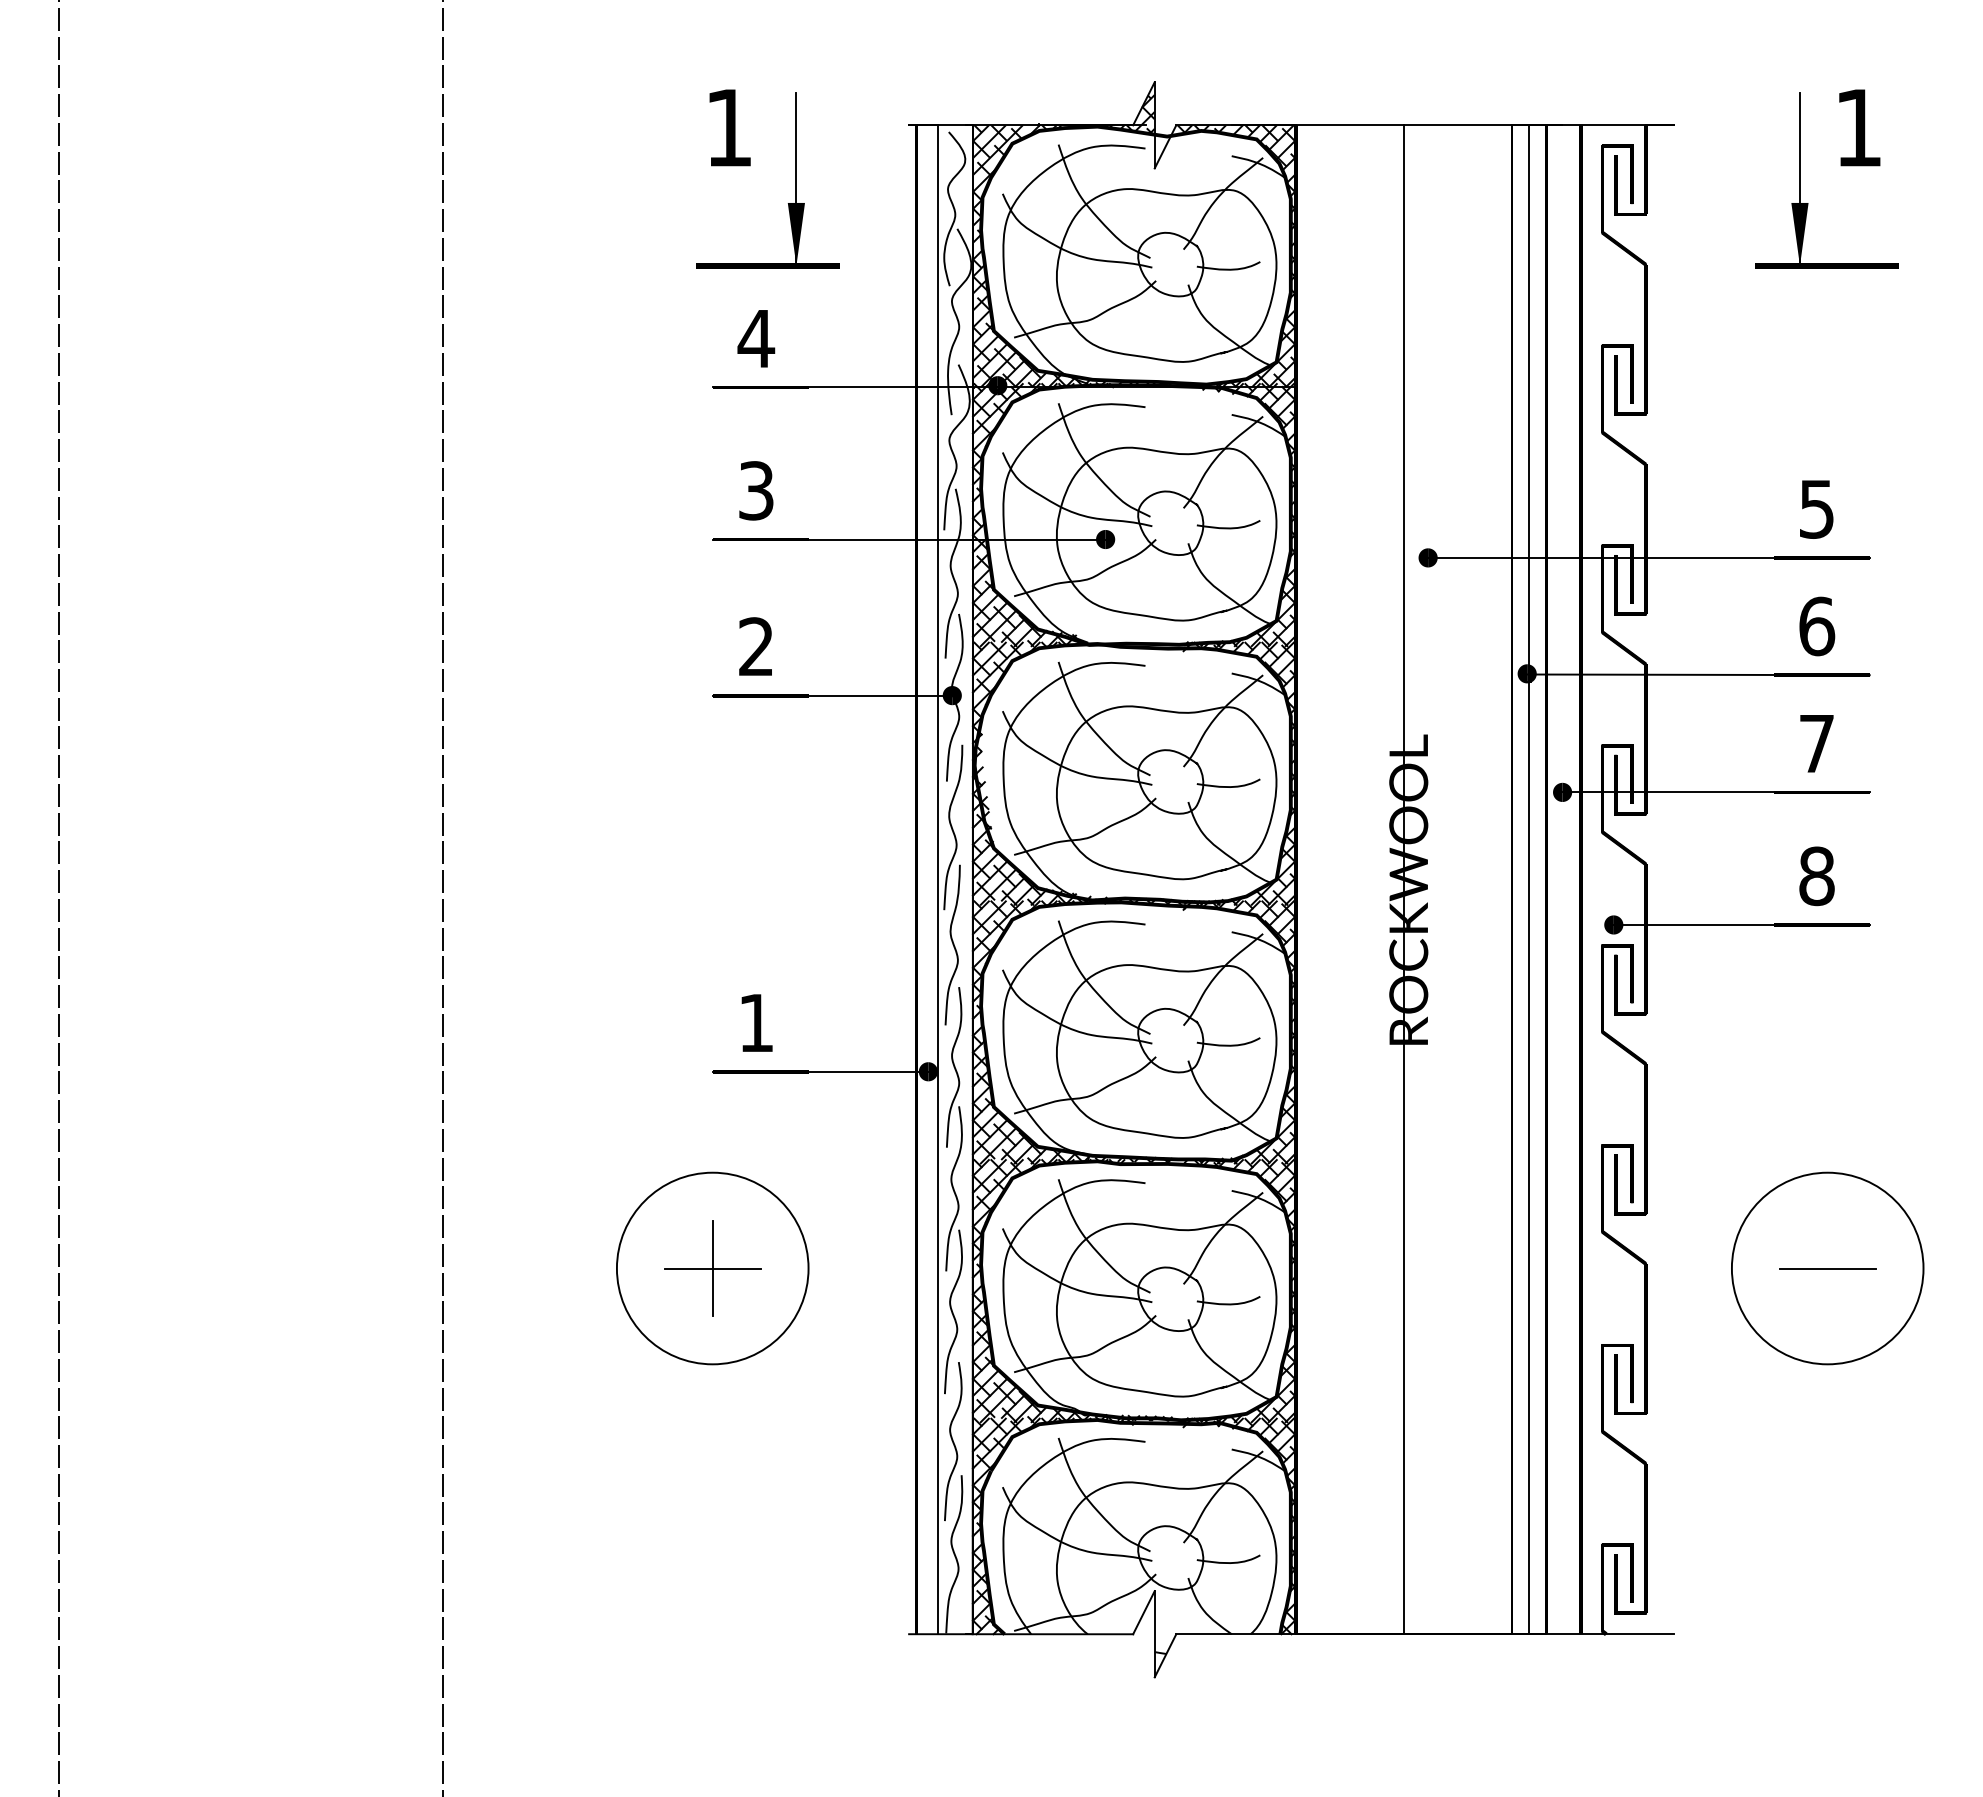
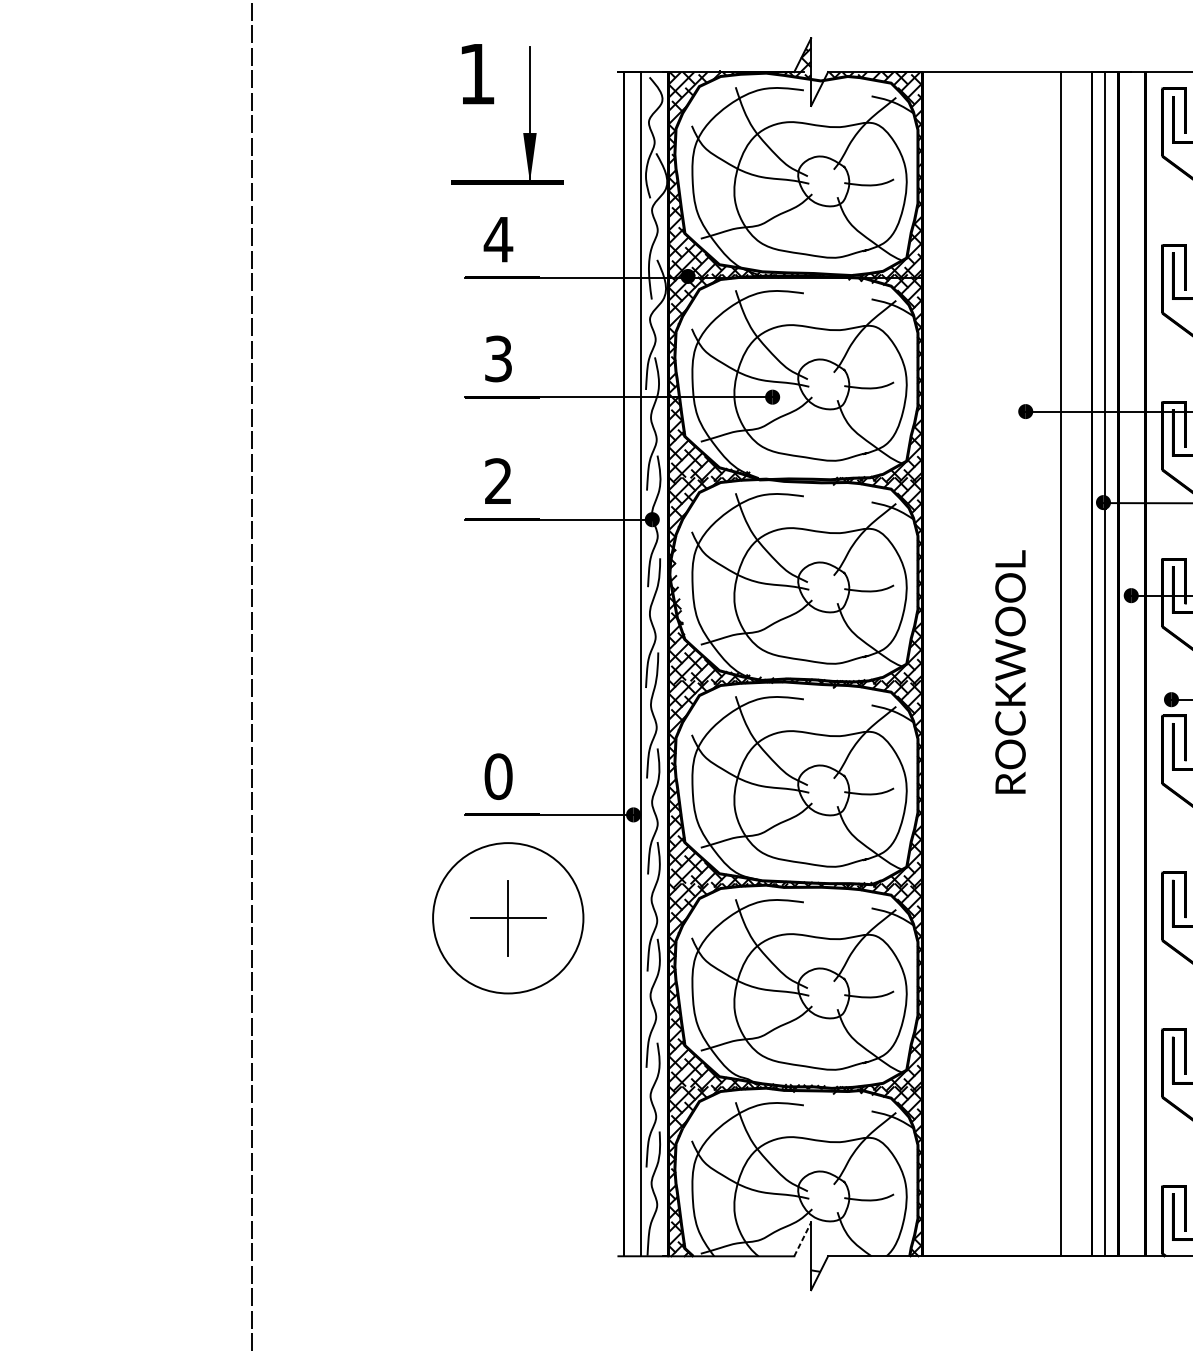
line: (1404, 879) -> (1061, 663), moved
text: (756, 1022) -> (498, 776), 1 -> 0
part: (712, 1268) -> (508, 918), moved
line: (1144, 1612) -> (803, 1239), solid -> dashed

